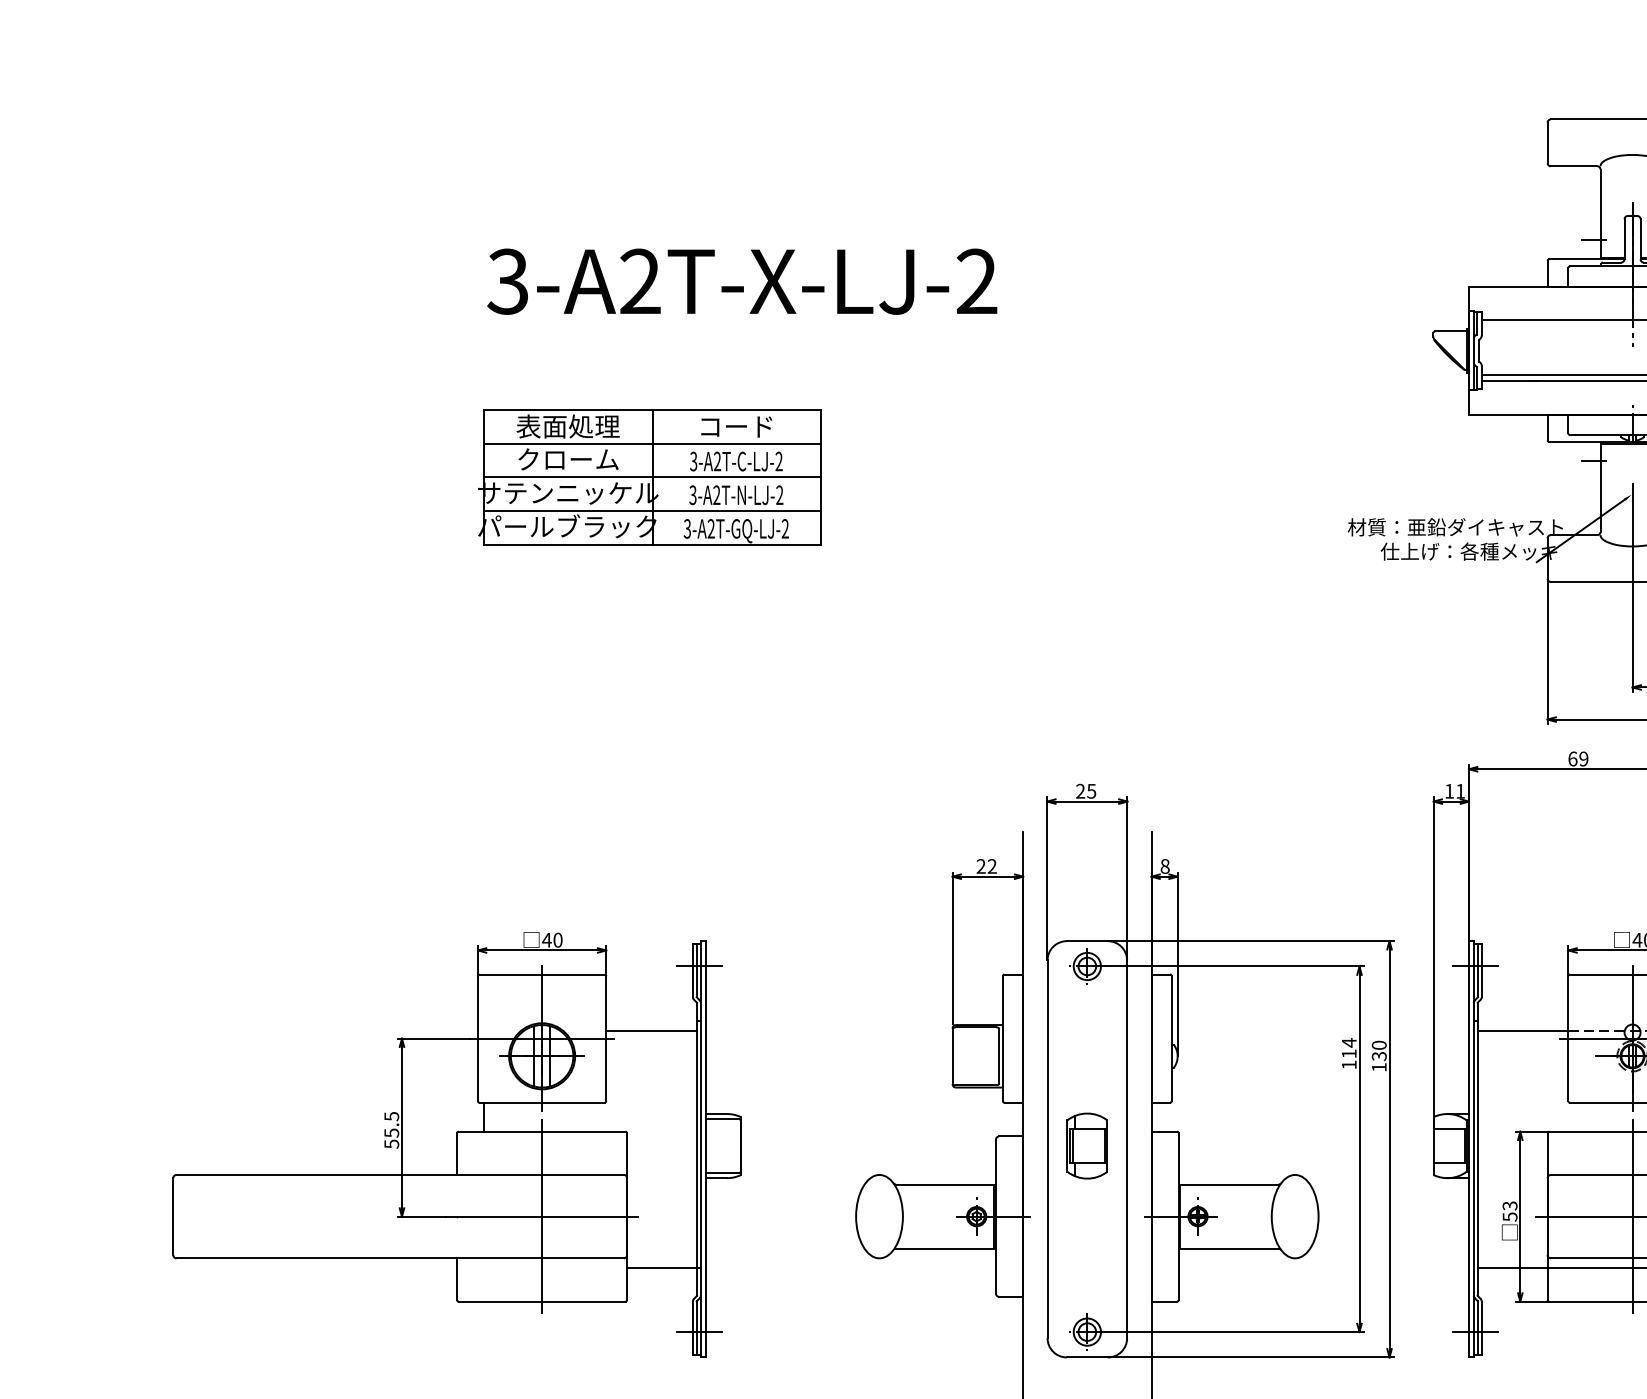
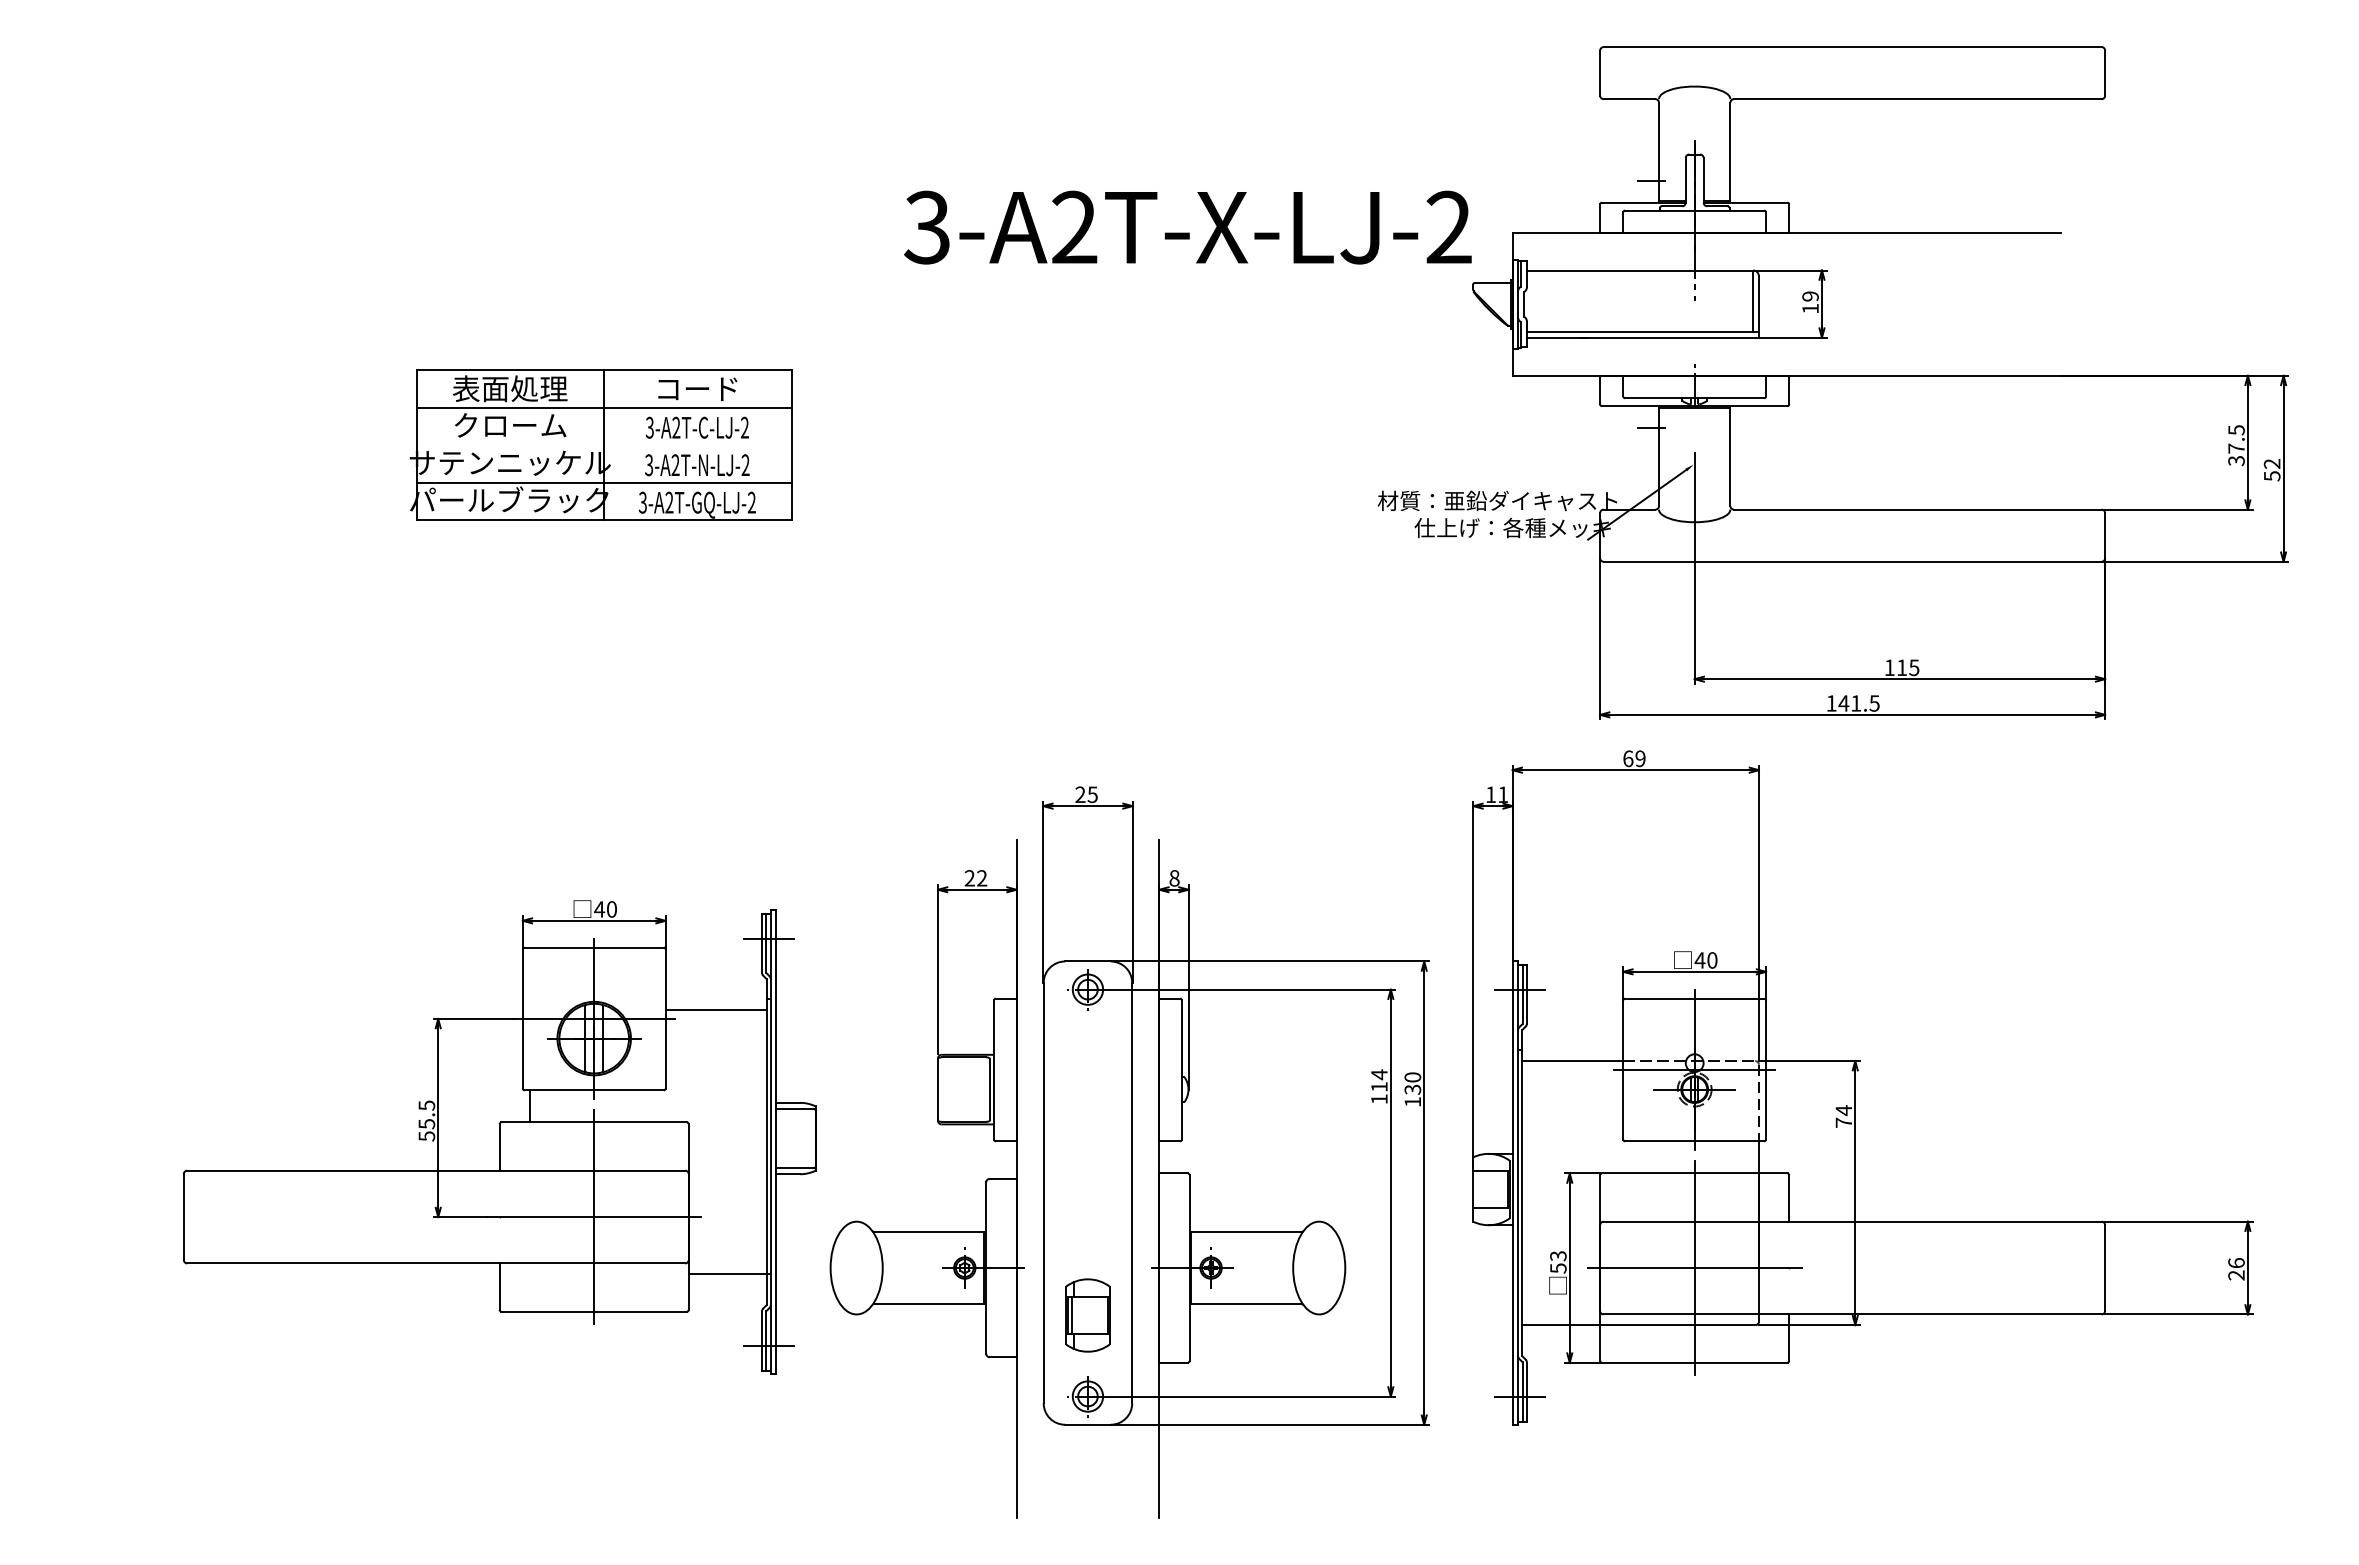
text: (741, 281) -> (1187, 227), moved
line: (652, 477) -> (603, 445), removed
part: (457, 1145) -> (499, 1137), moved
part: (1086, 1146) -> (1087, 1315), moved

